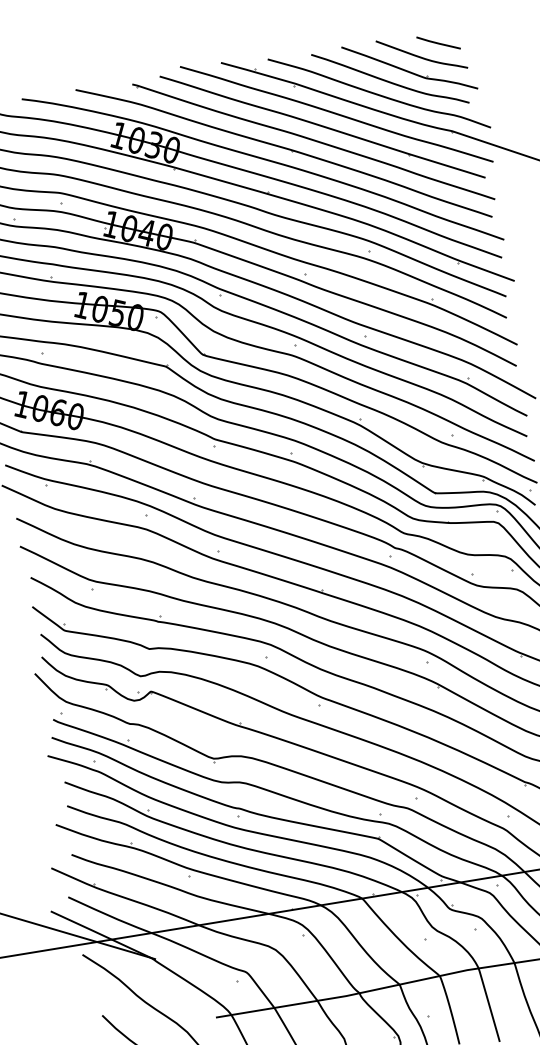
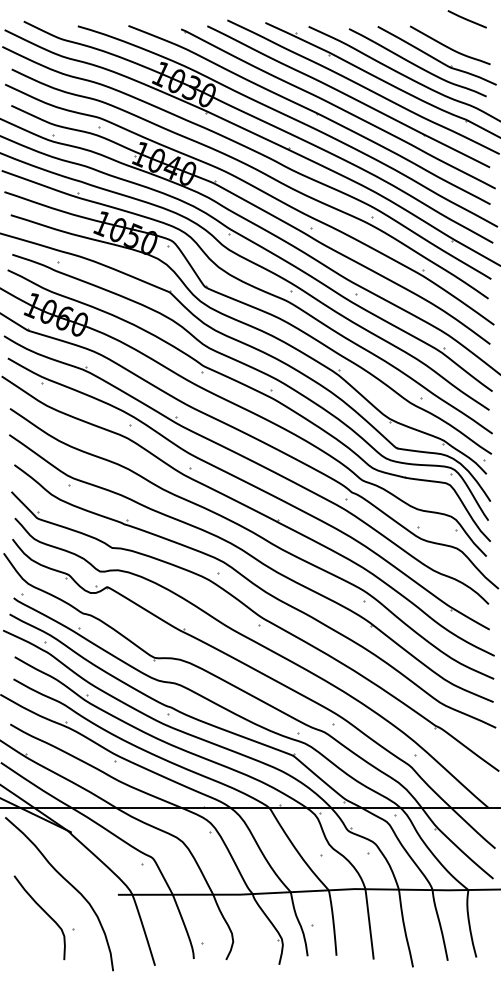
line: (437, 43) -> (466, 19), moved

